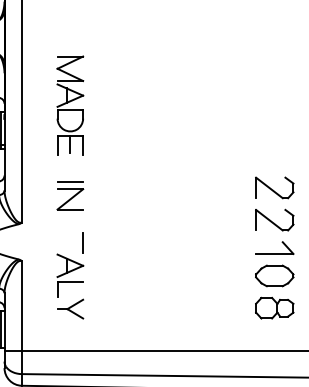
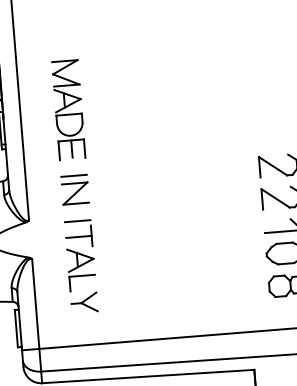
part: (70, 105) -> (68, 109), moved
line: (70, 227) -> (77, 221), added
line: (70, 242) -> (79, 236), added

